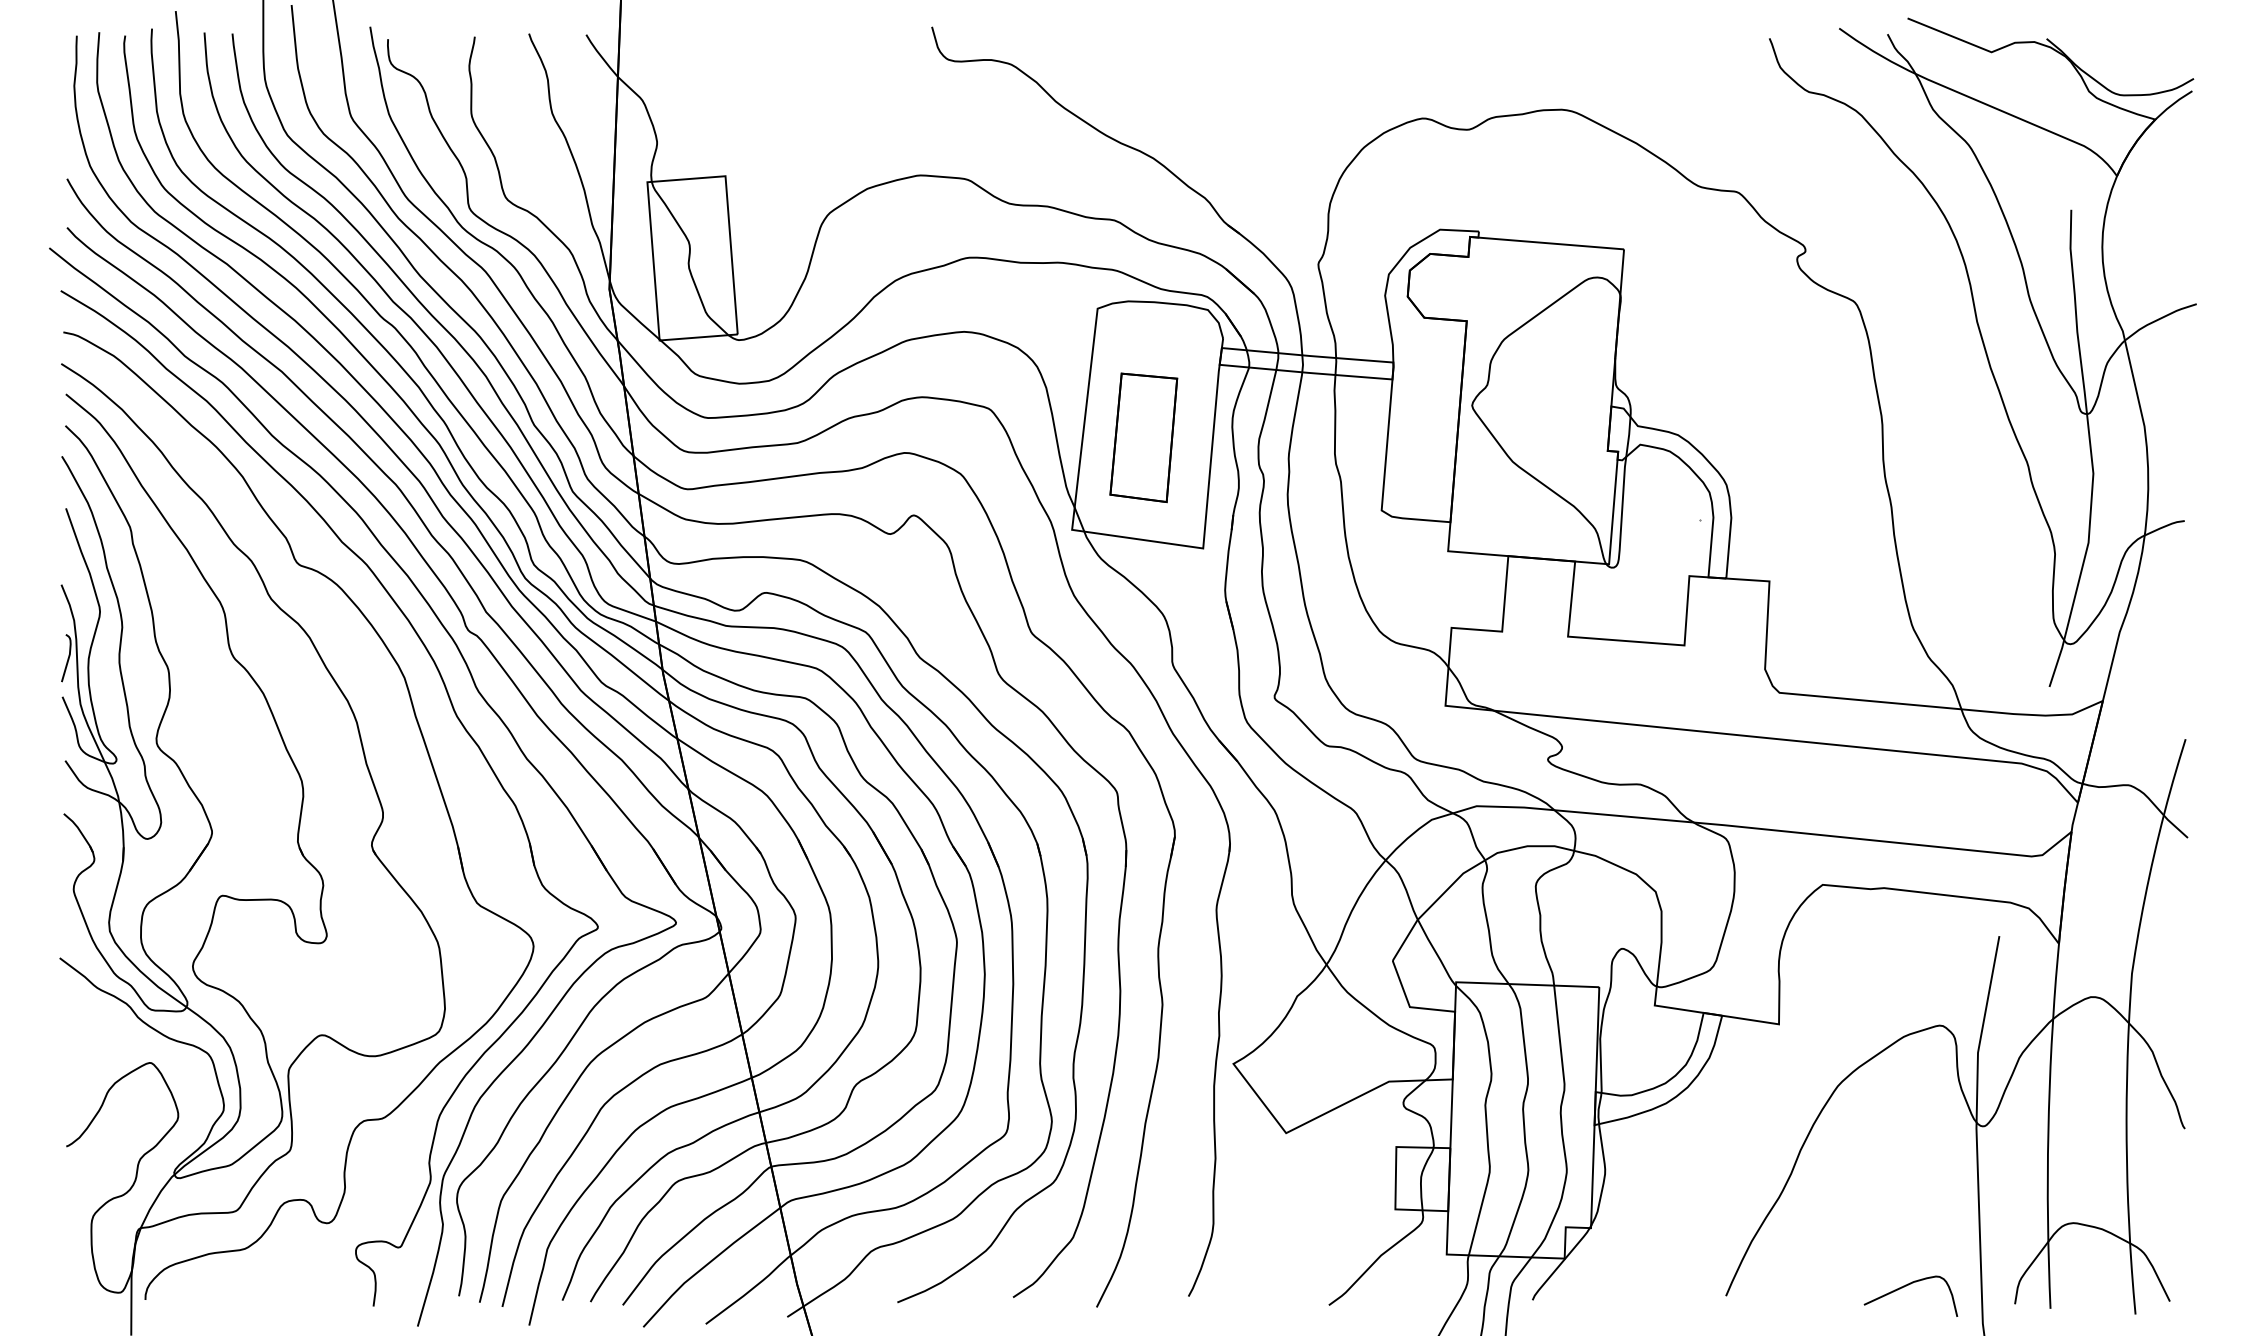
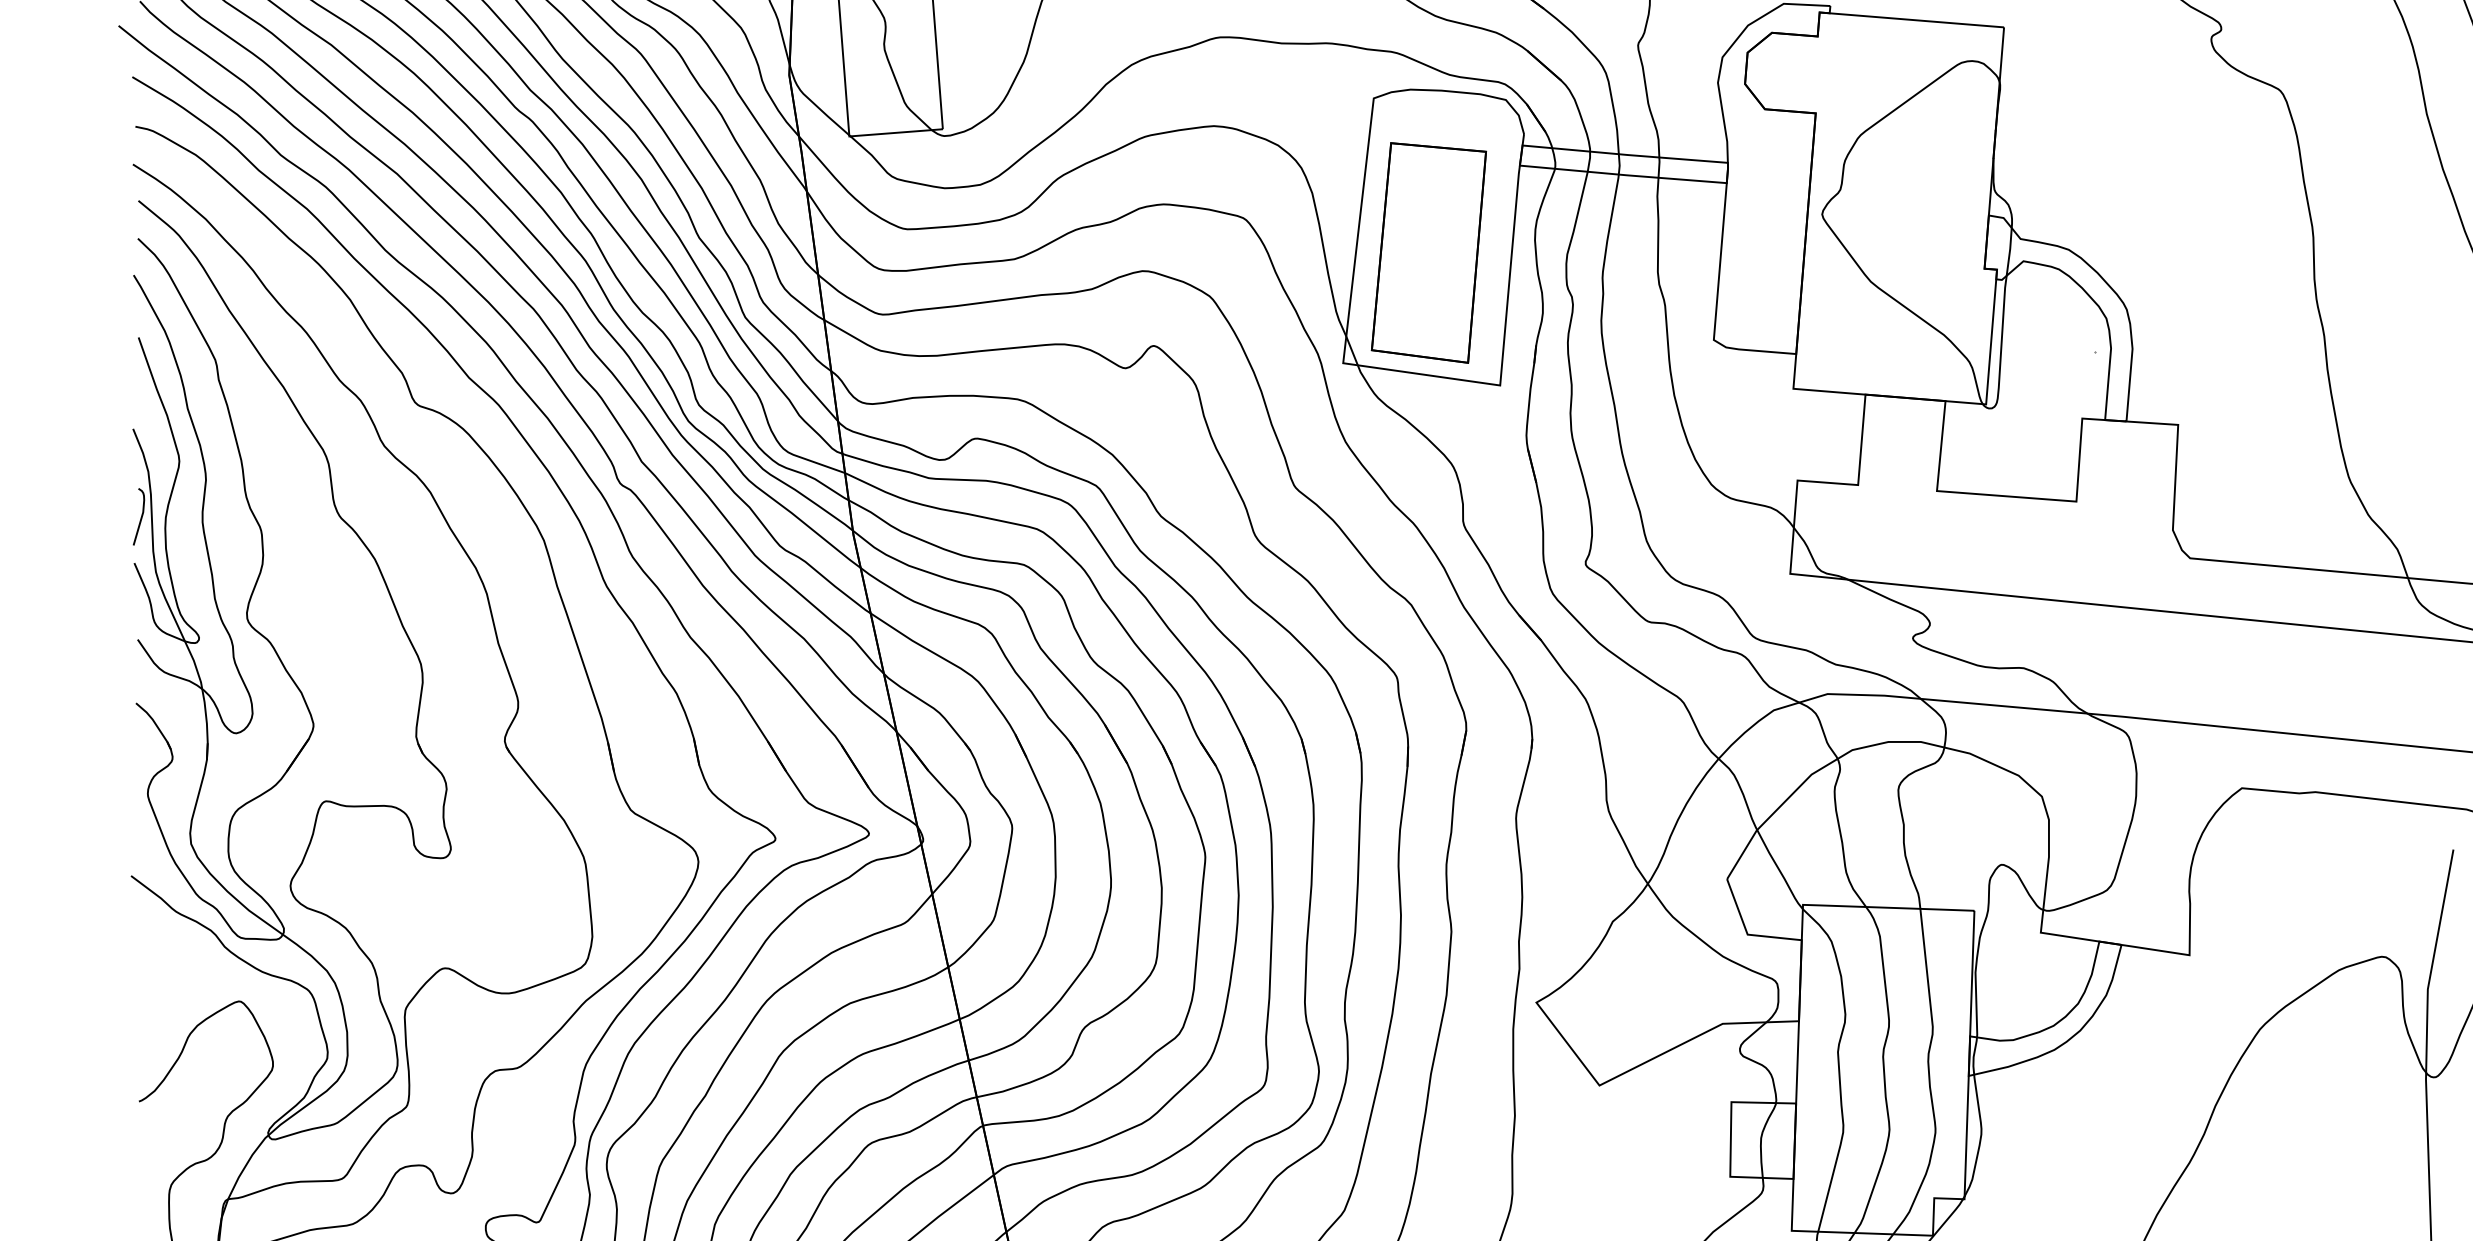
part: (1143, 437) -> (1428, 252), size x1.43

